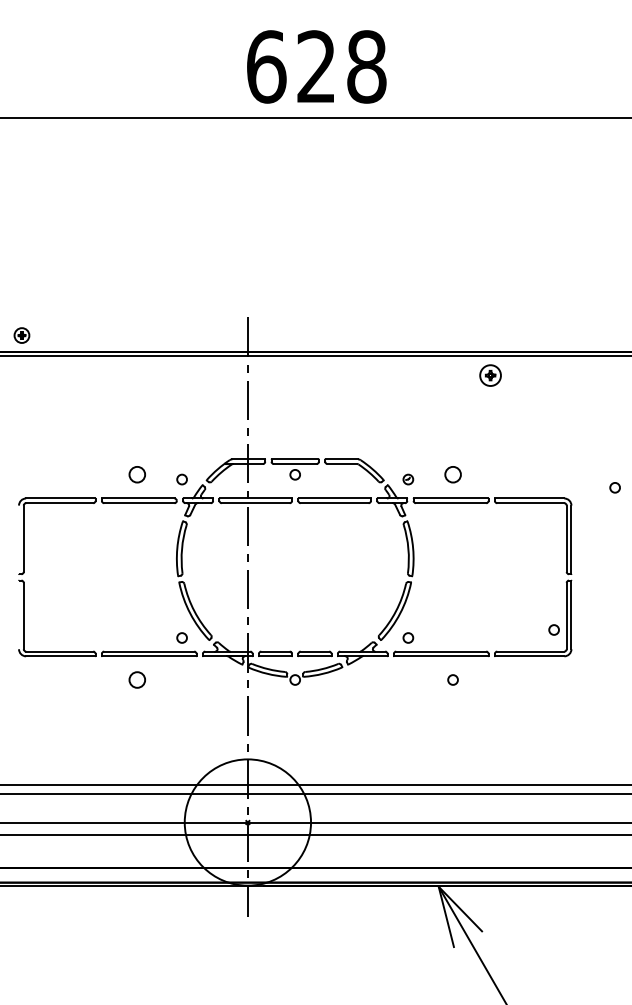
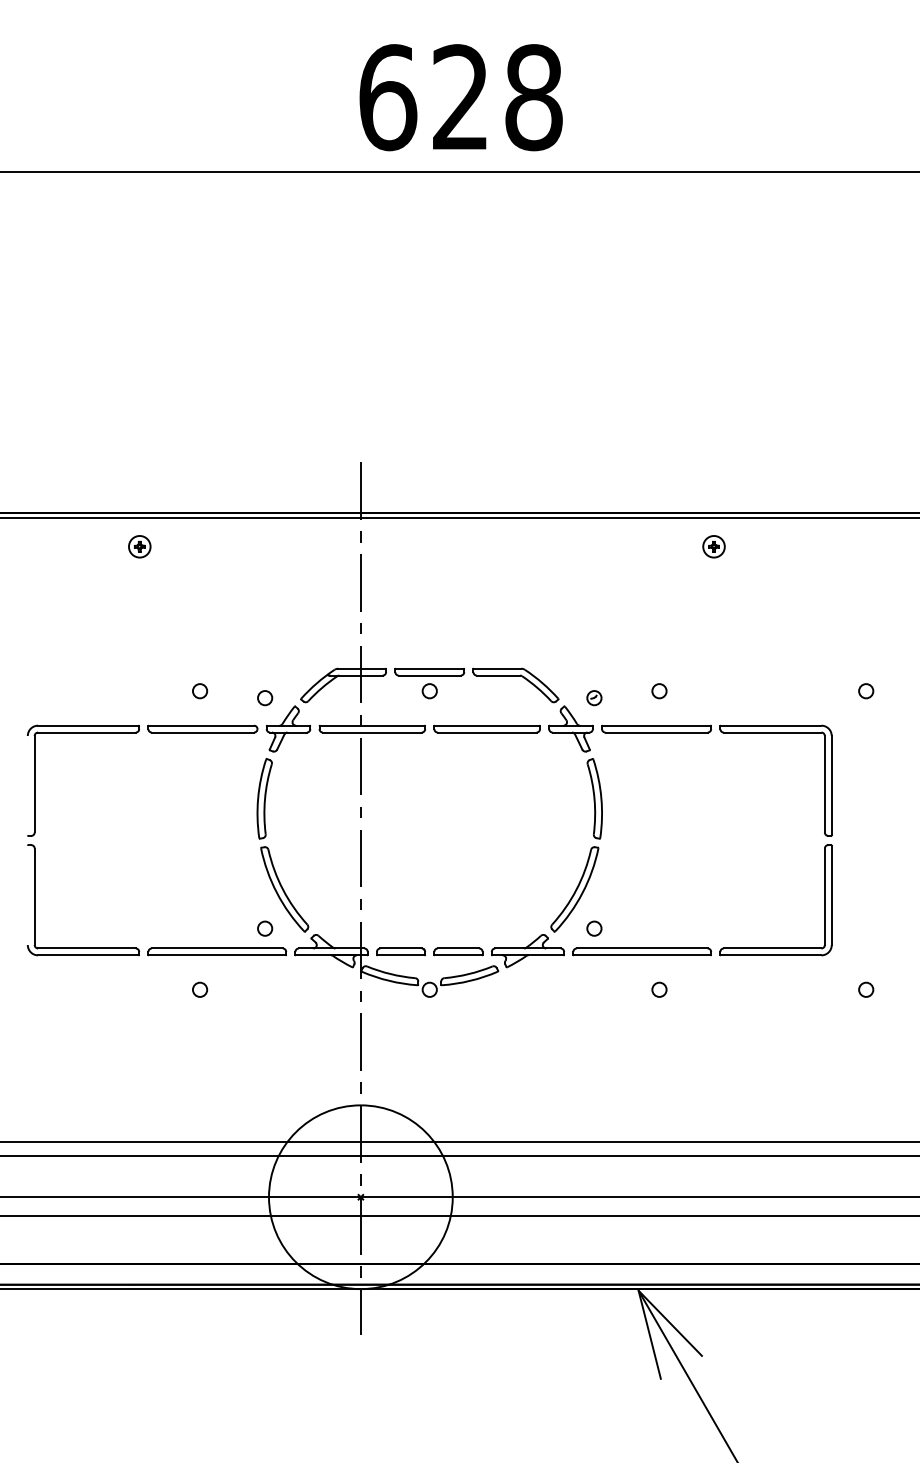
part: (21, 335) -> (139, 546), moved
part: (490, 375) -> (713, 546), size x0.71
circle: (137, 474) -> (200, 690), size x0.62
circle: (452, 474) -> (658, 690), size x0.62
circle: (614, 487) -> (865, 690), moved
circle: (553, 629) -> (865, 989), moved
circle: (137, 679) -> (200, 989), size x0.62

